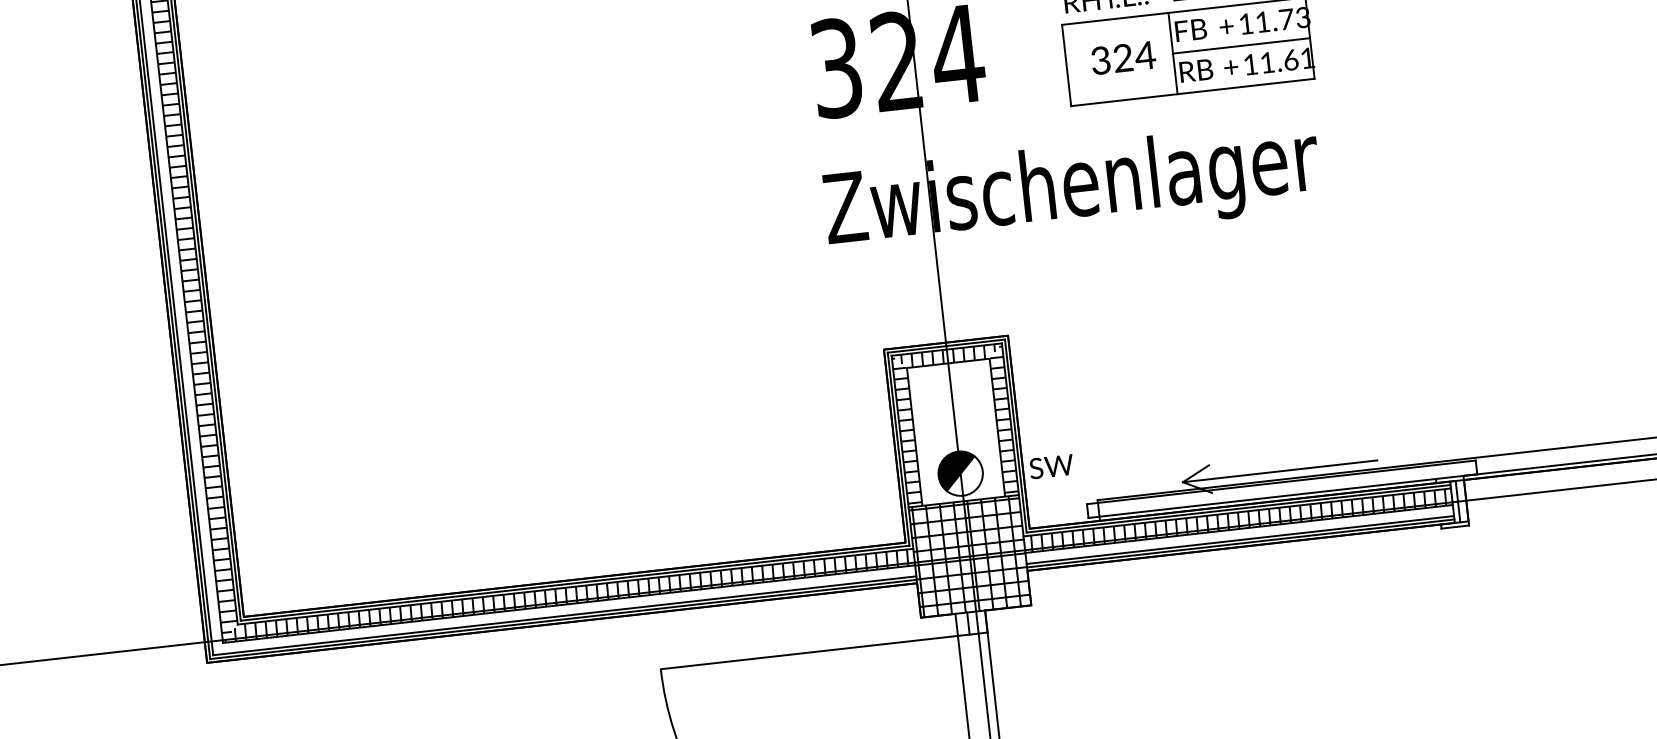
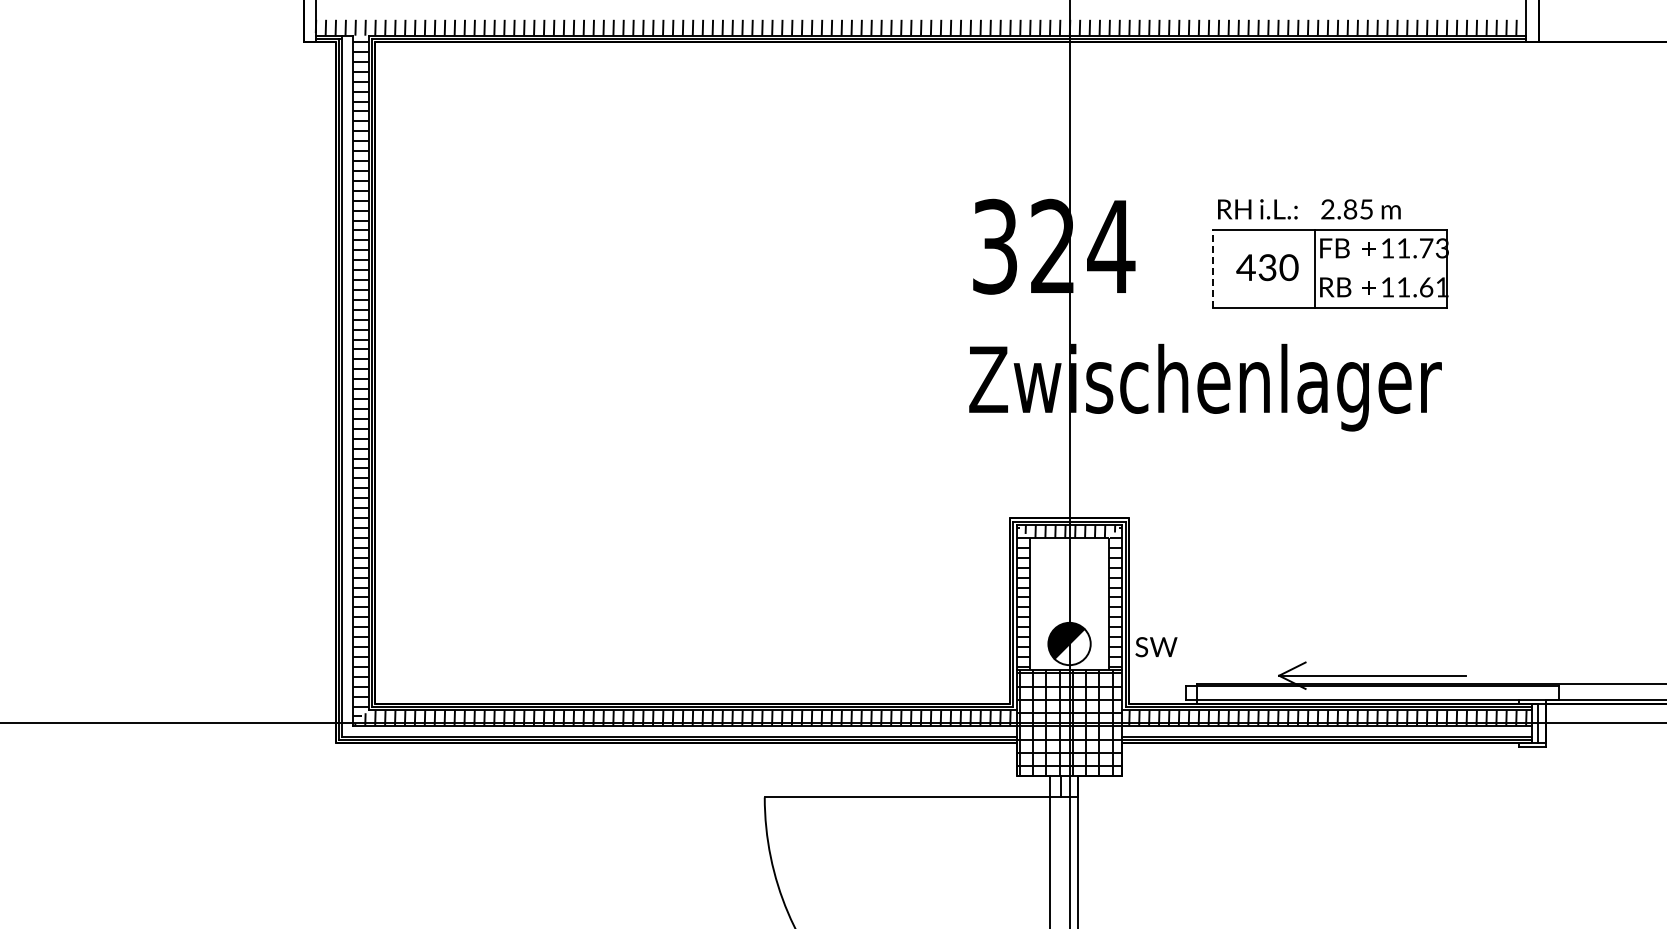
line: (1240, 45) -> (1380, 268), removed
text: (1123, 57) -> (1267, 267), 324 -> 430
line: (1066, 65) -> (1213, 268), solid -> dashed

